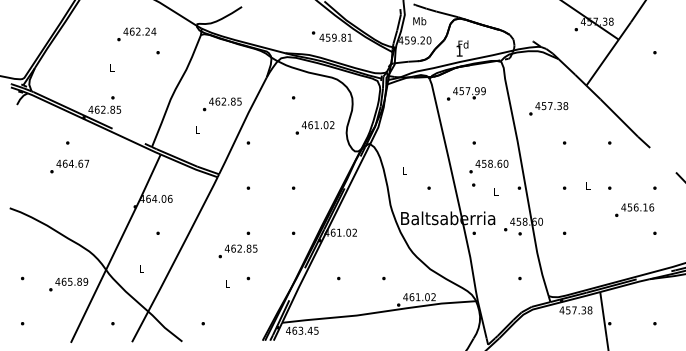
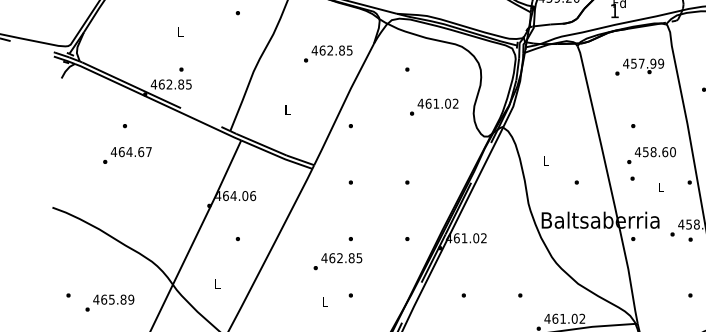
text: (466, 93) -> (639, 66), moved
text: (222, 104) -> (328, 54), moved
text: (68, 284) -> (109, 302), moved

